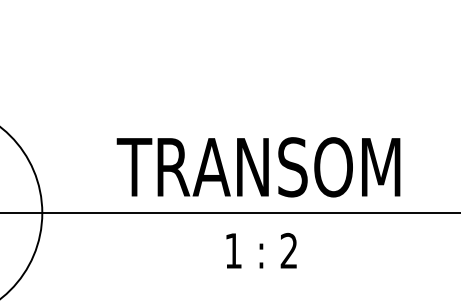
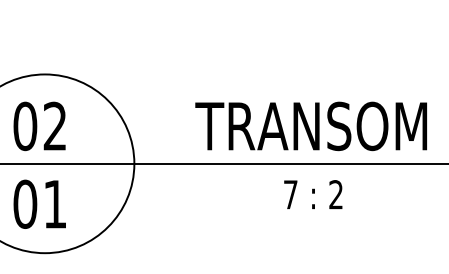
text: (233, 250) -> (290, 194), 1 -> 7

